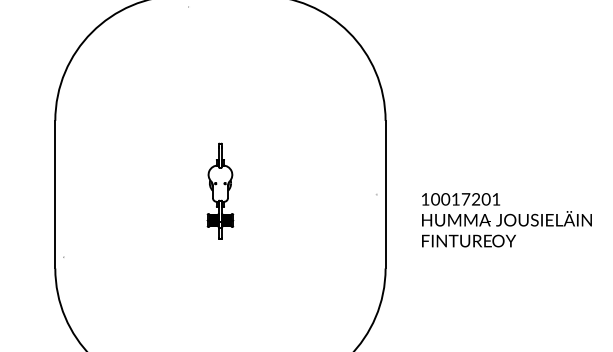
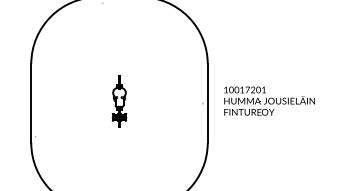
text: (506, 219) -> (269, 100), moved

